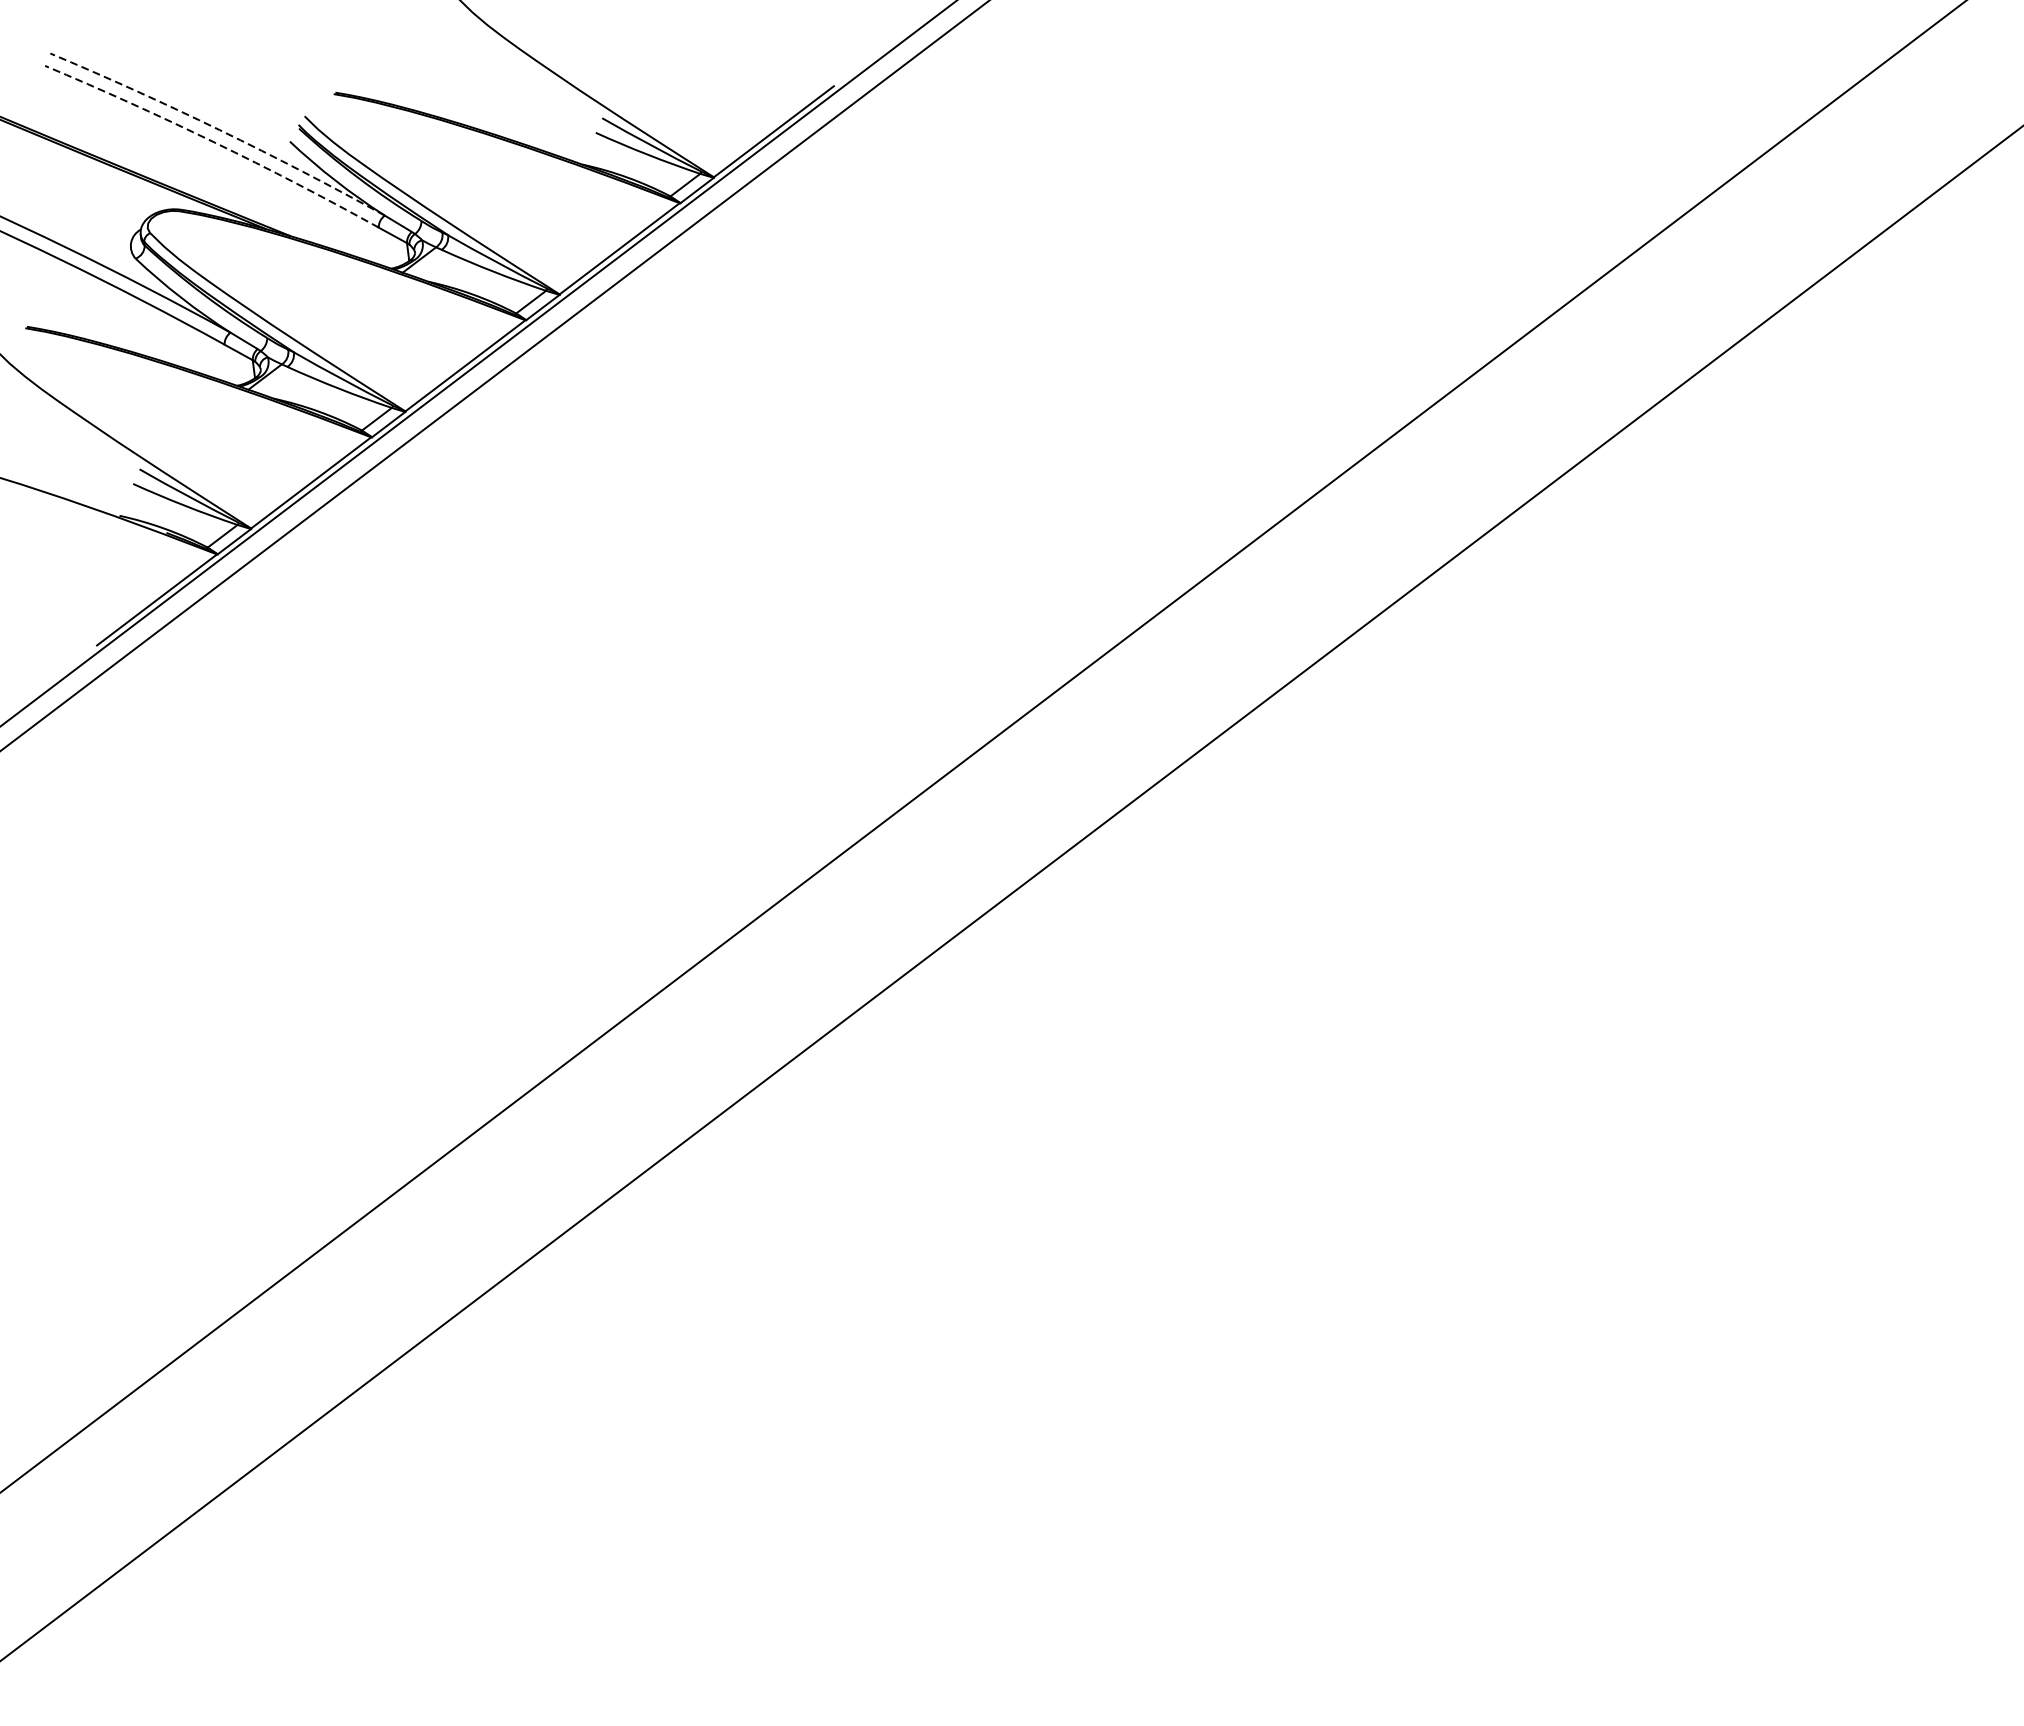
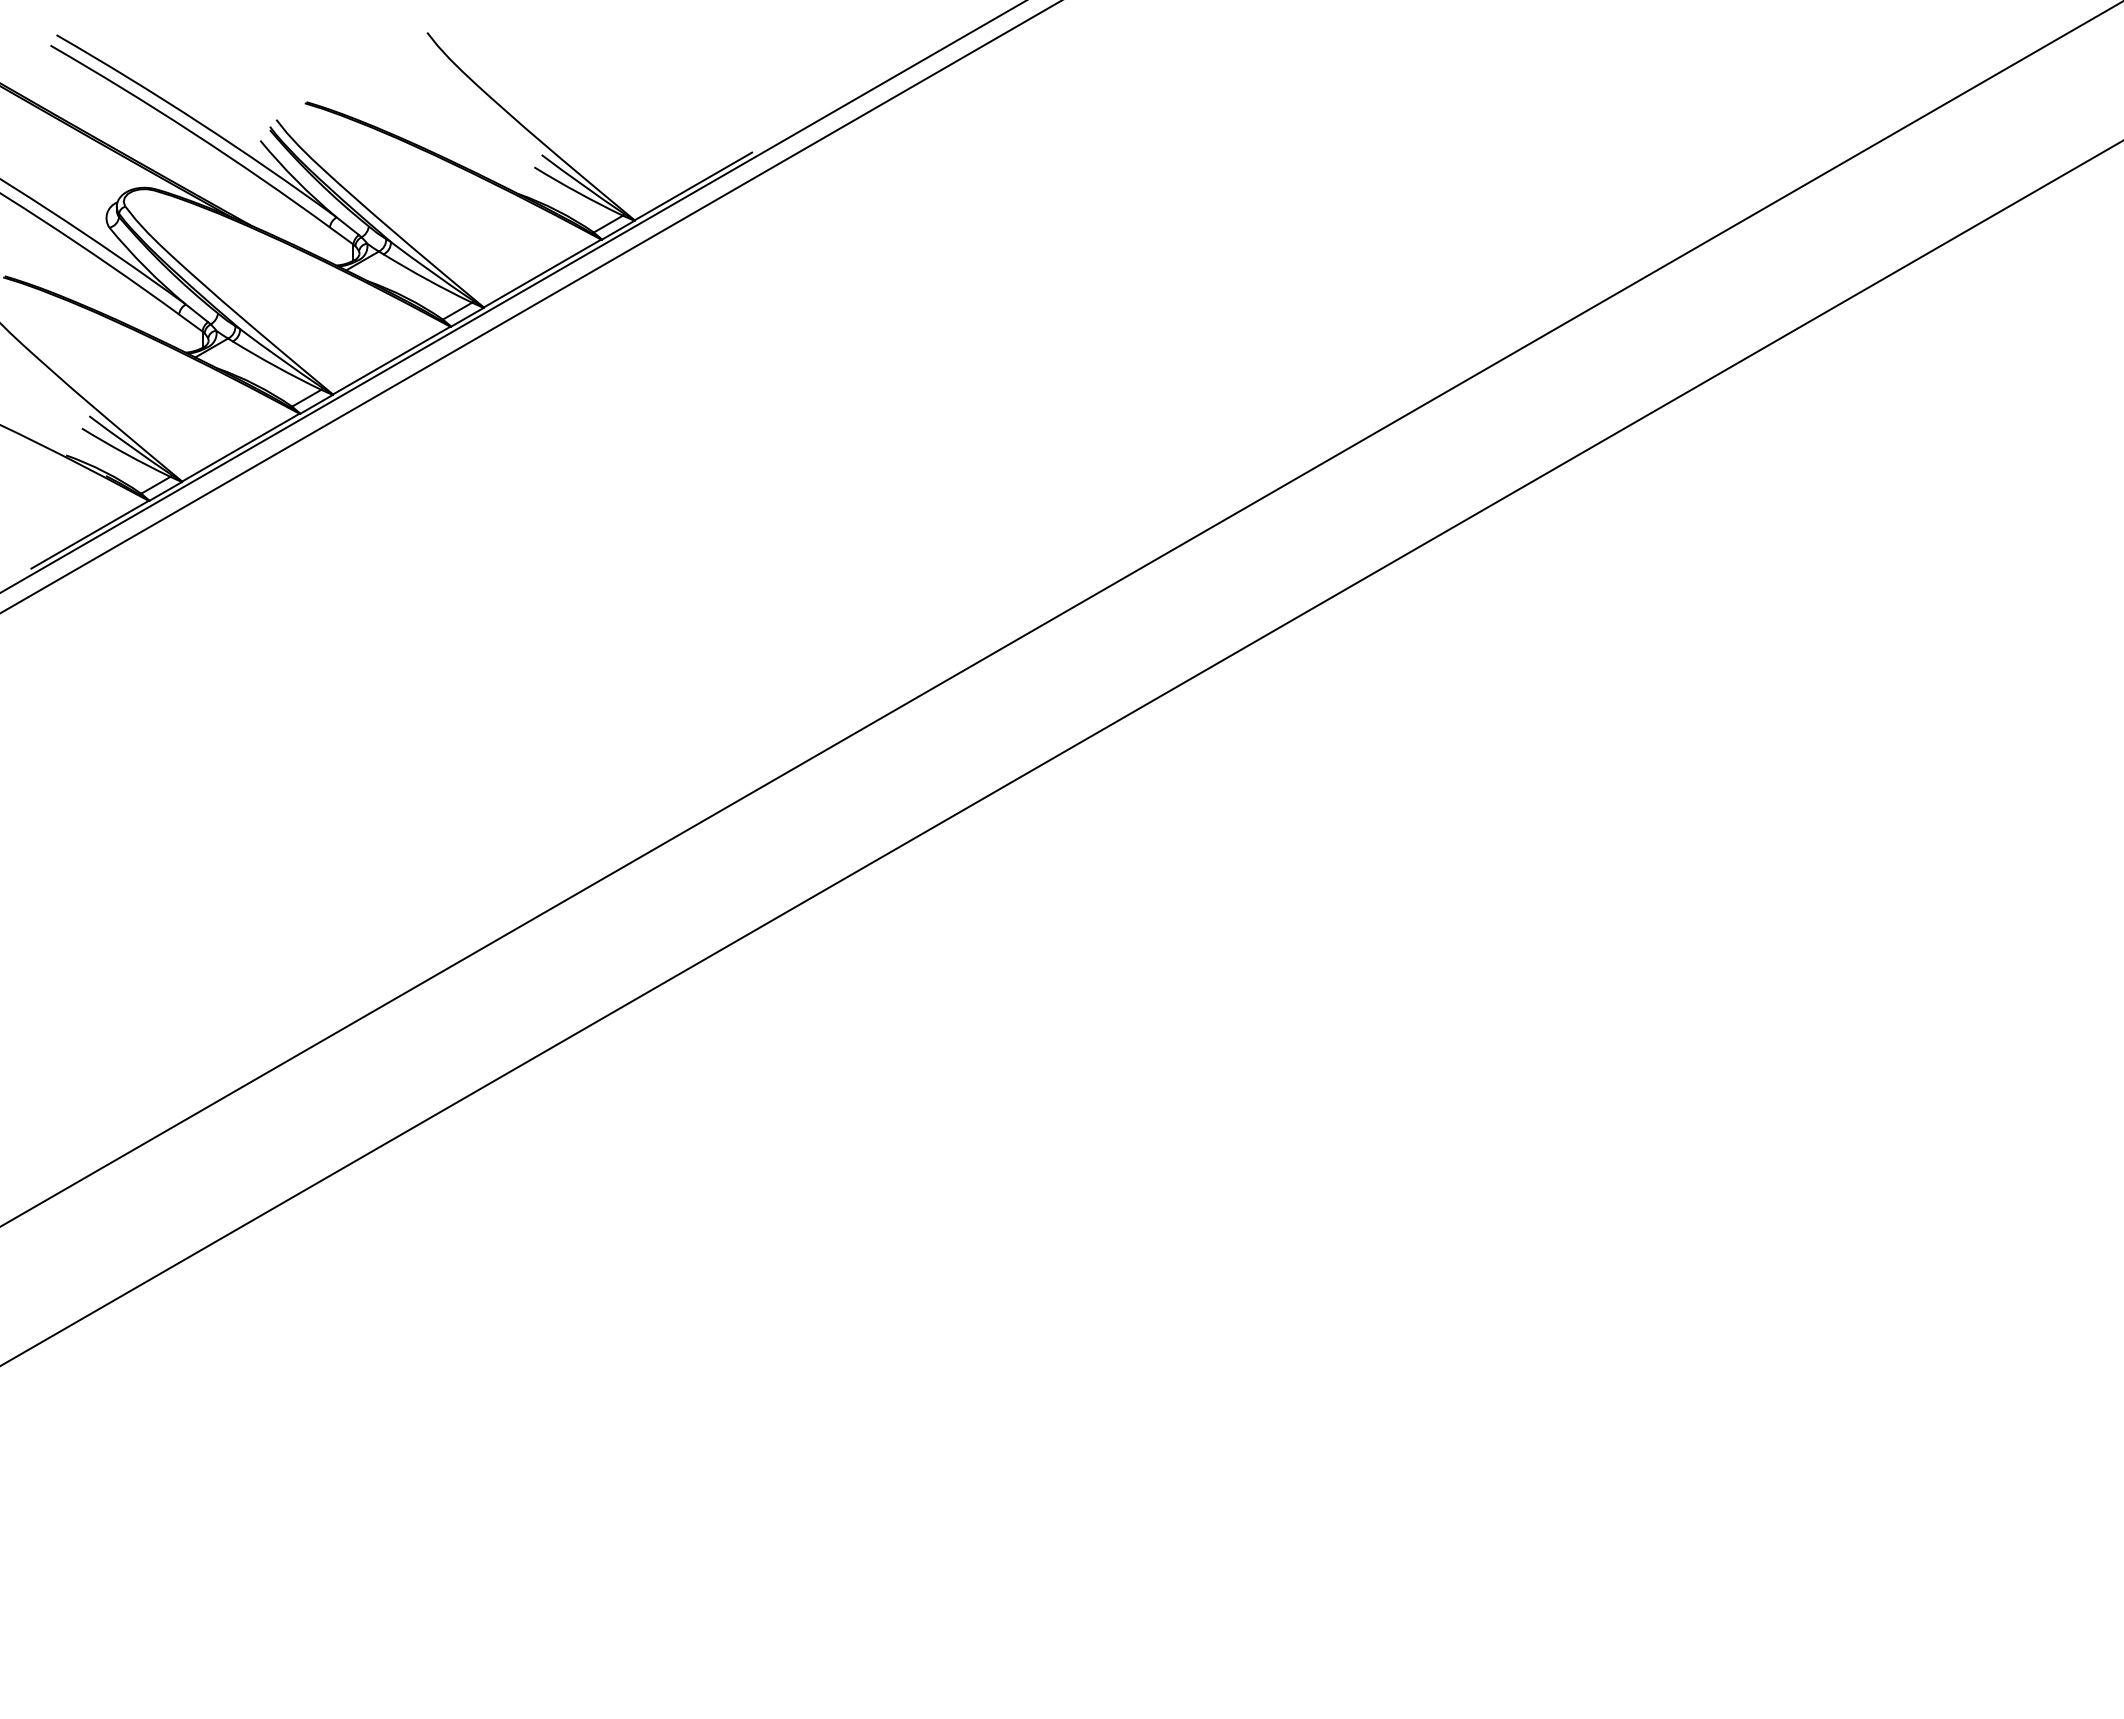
arc: (220, 130) -> (199, 122), dashed -> solid
arc: (213, 142) -> (192, 132), dashed -> solid

